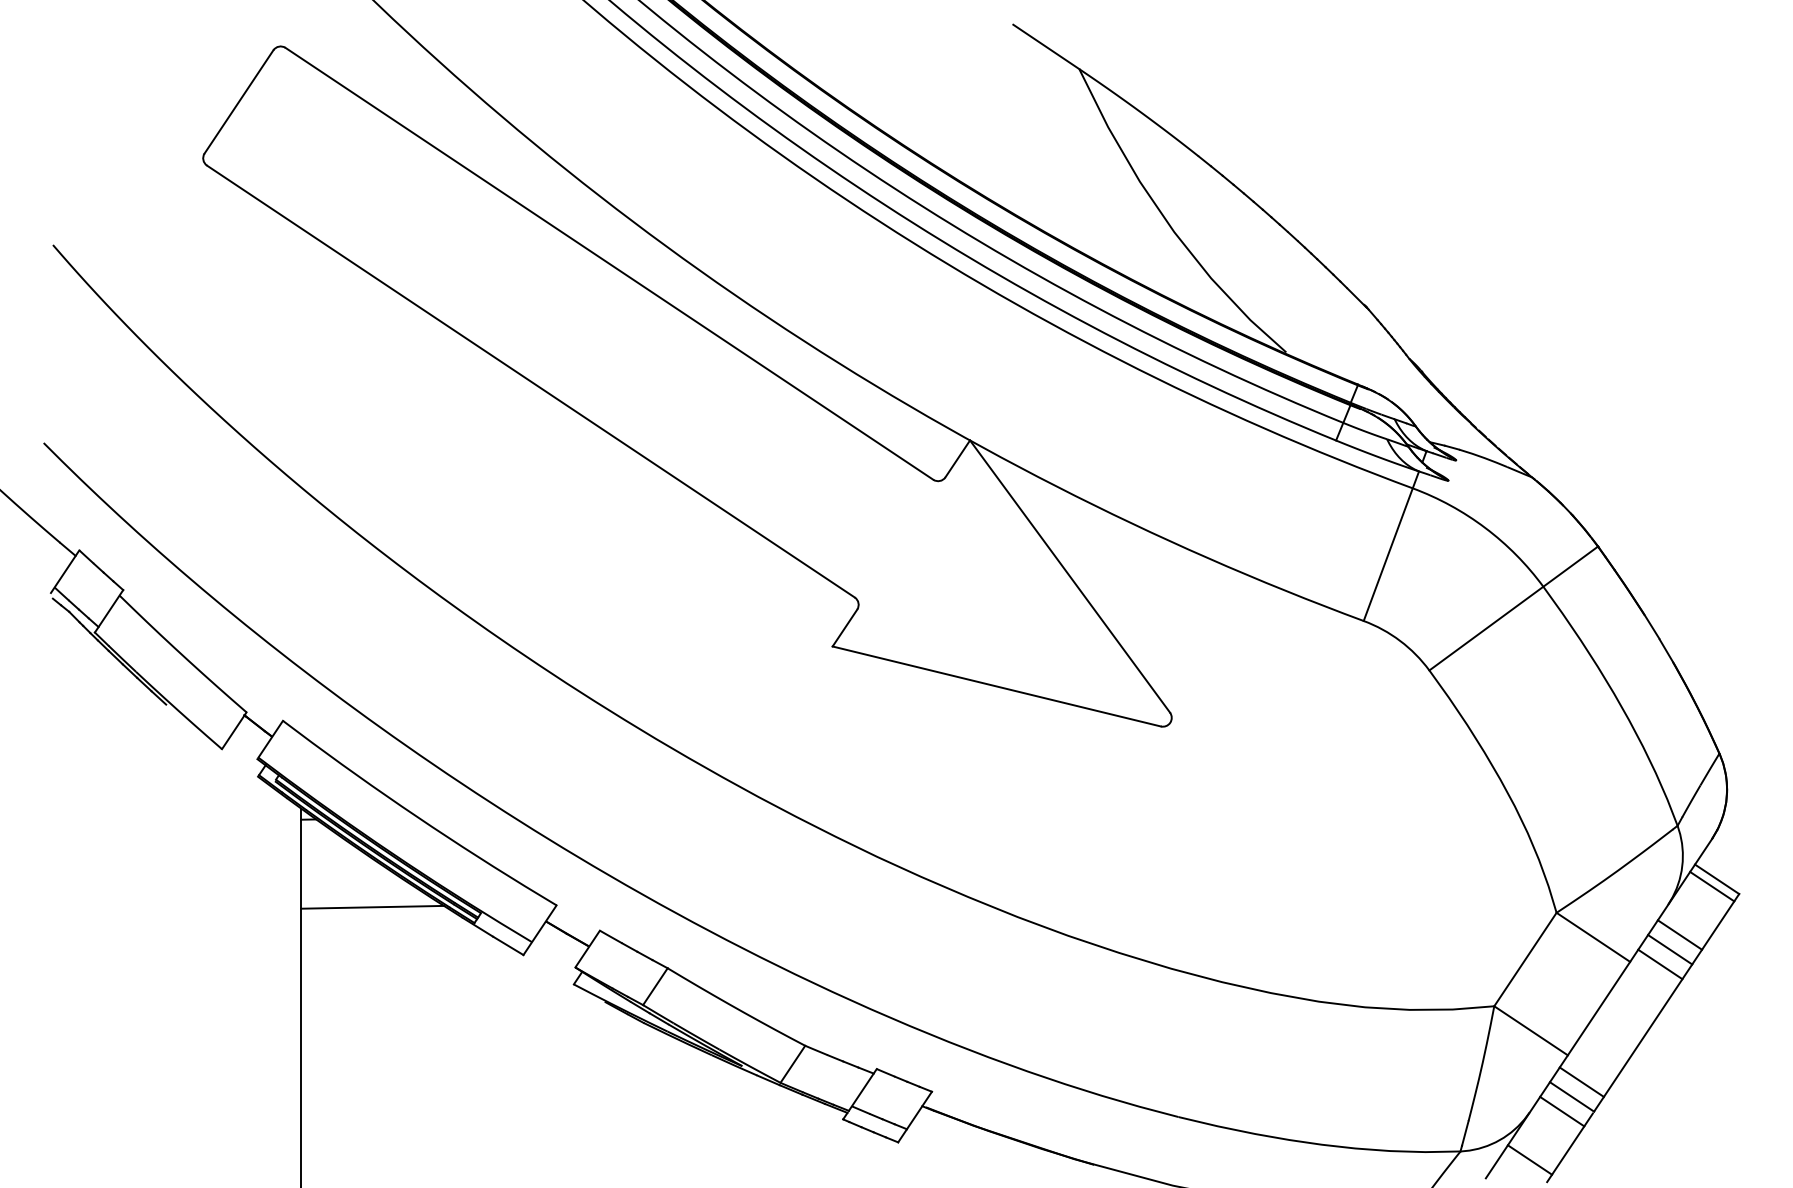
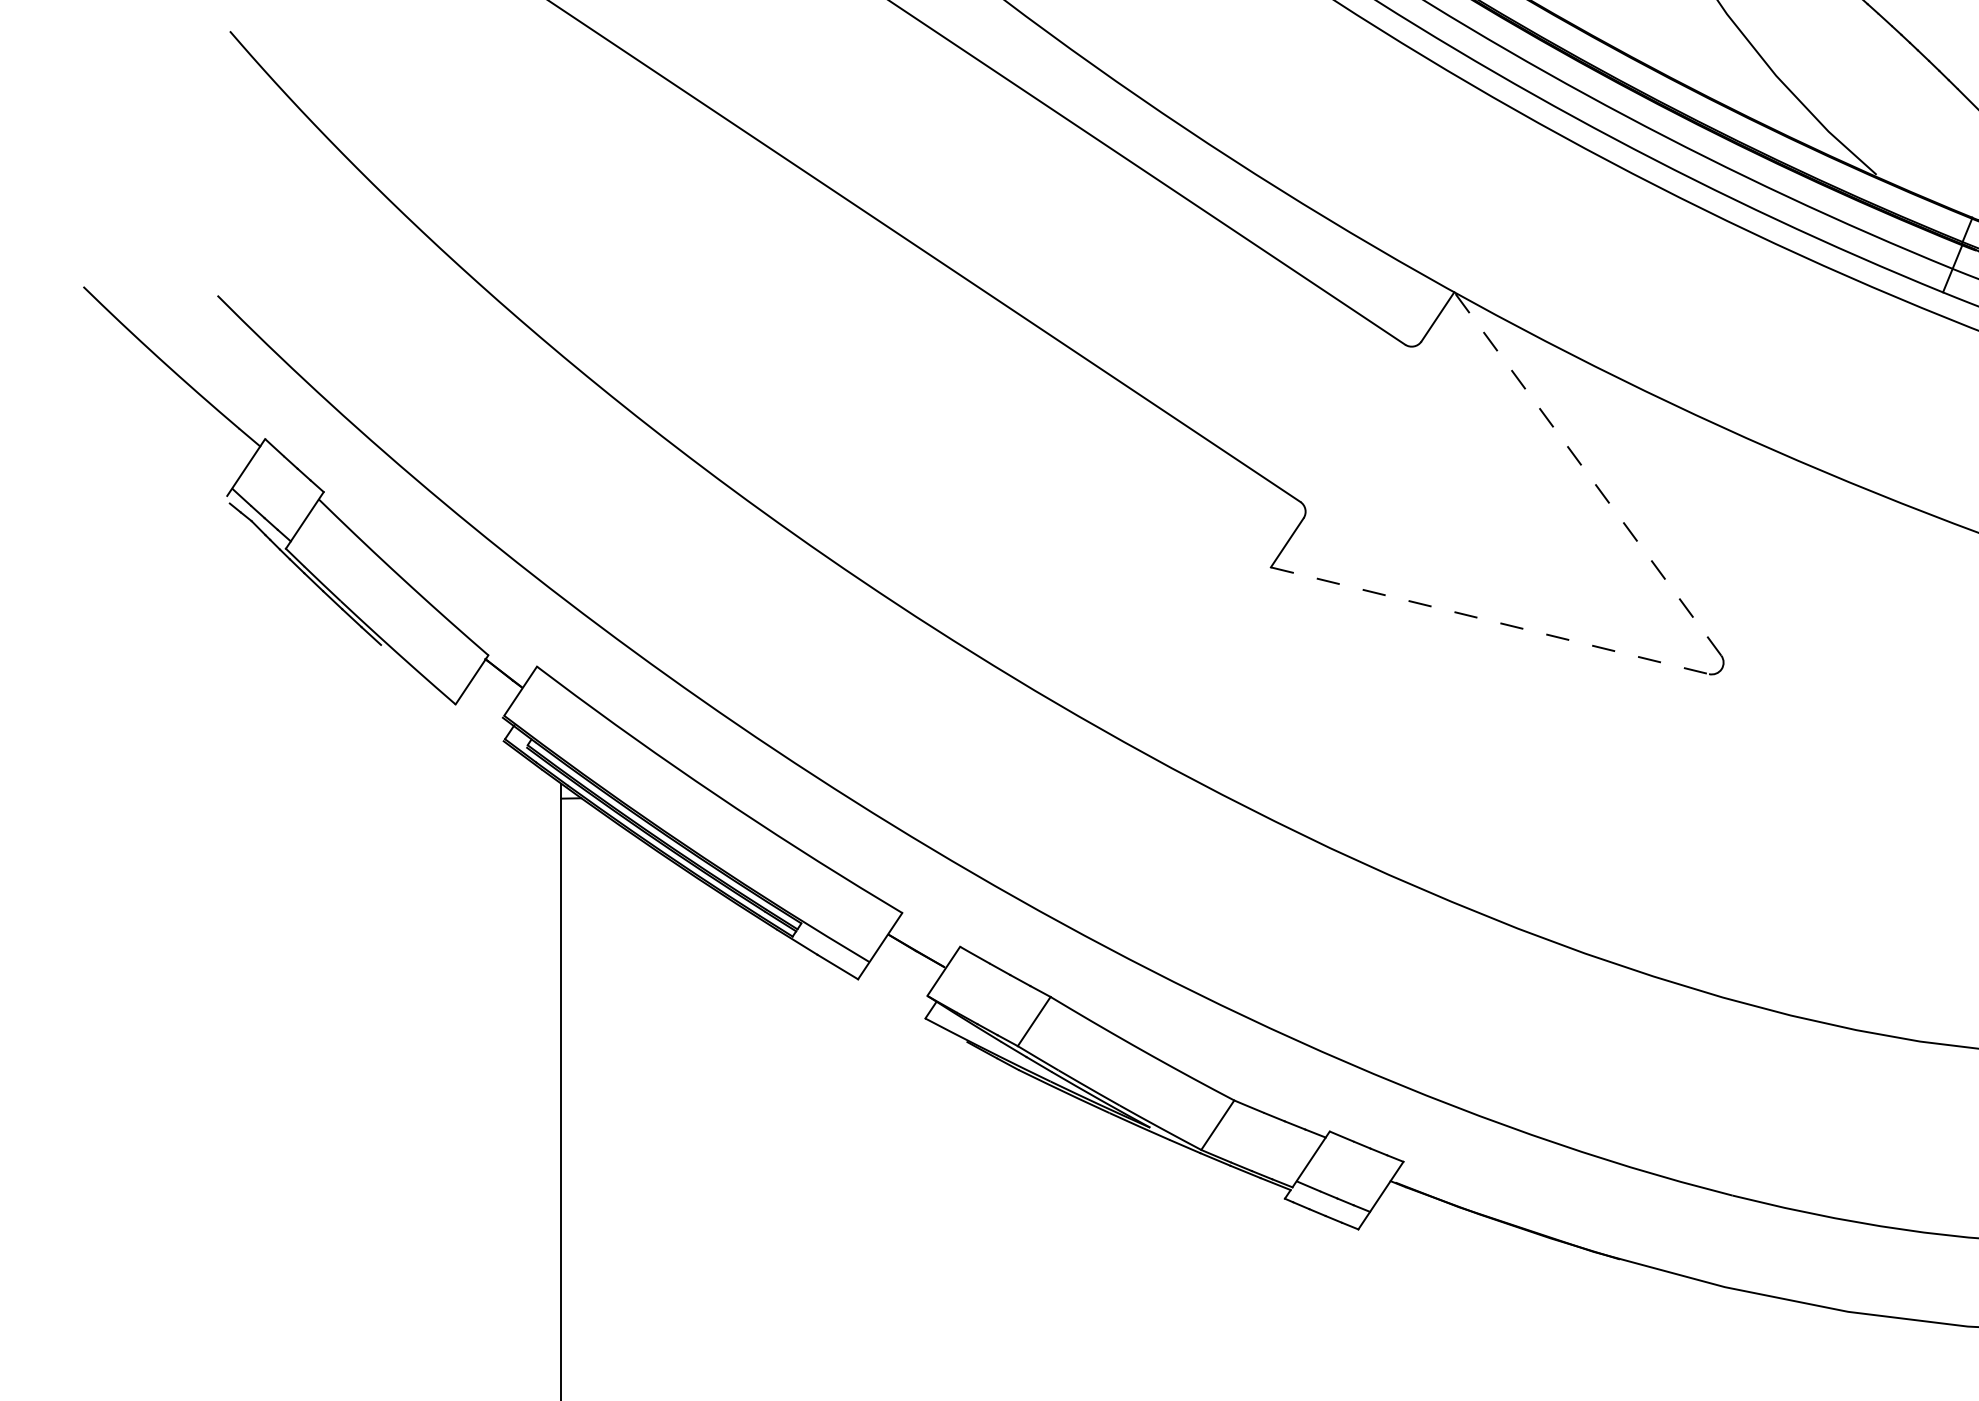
line: (1070, 576) -> (1588, 473), solid -> dashed
line: (996, 686) -> (1489, 620), solid -> dashed
line: (372, 906) -> (656, 914), removed

